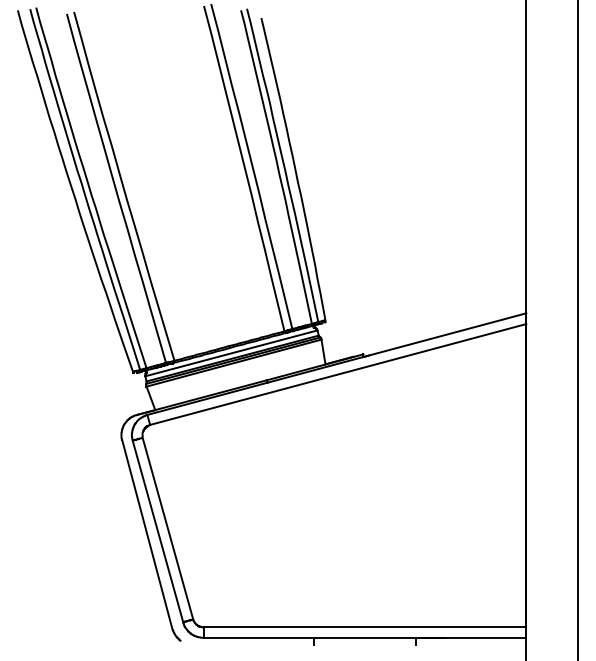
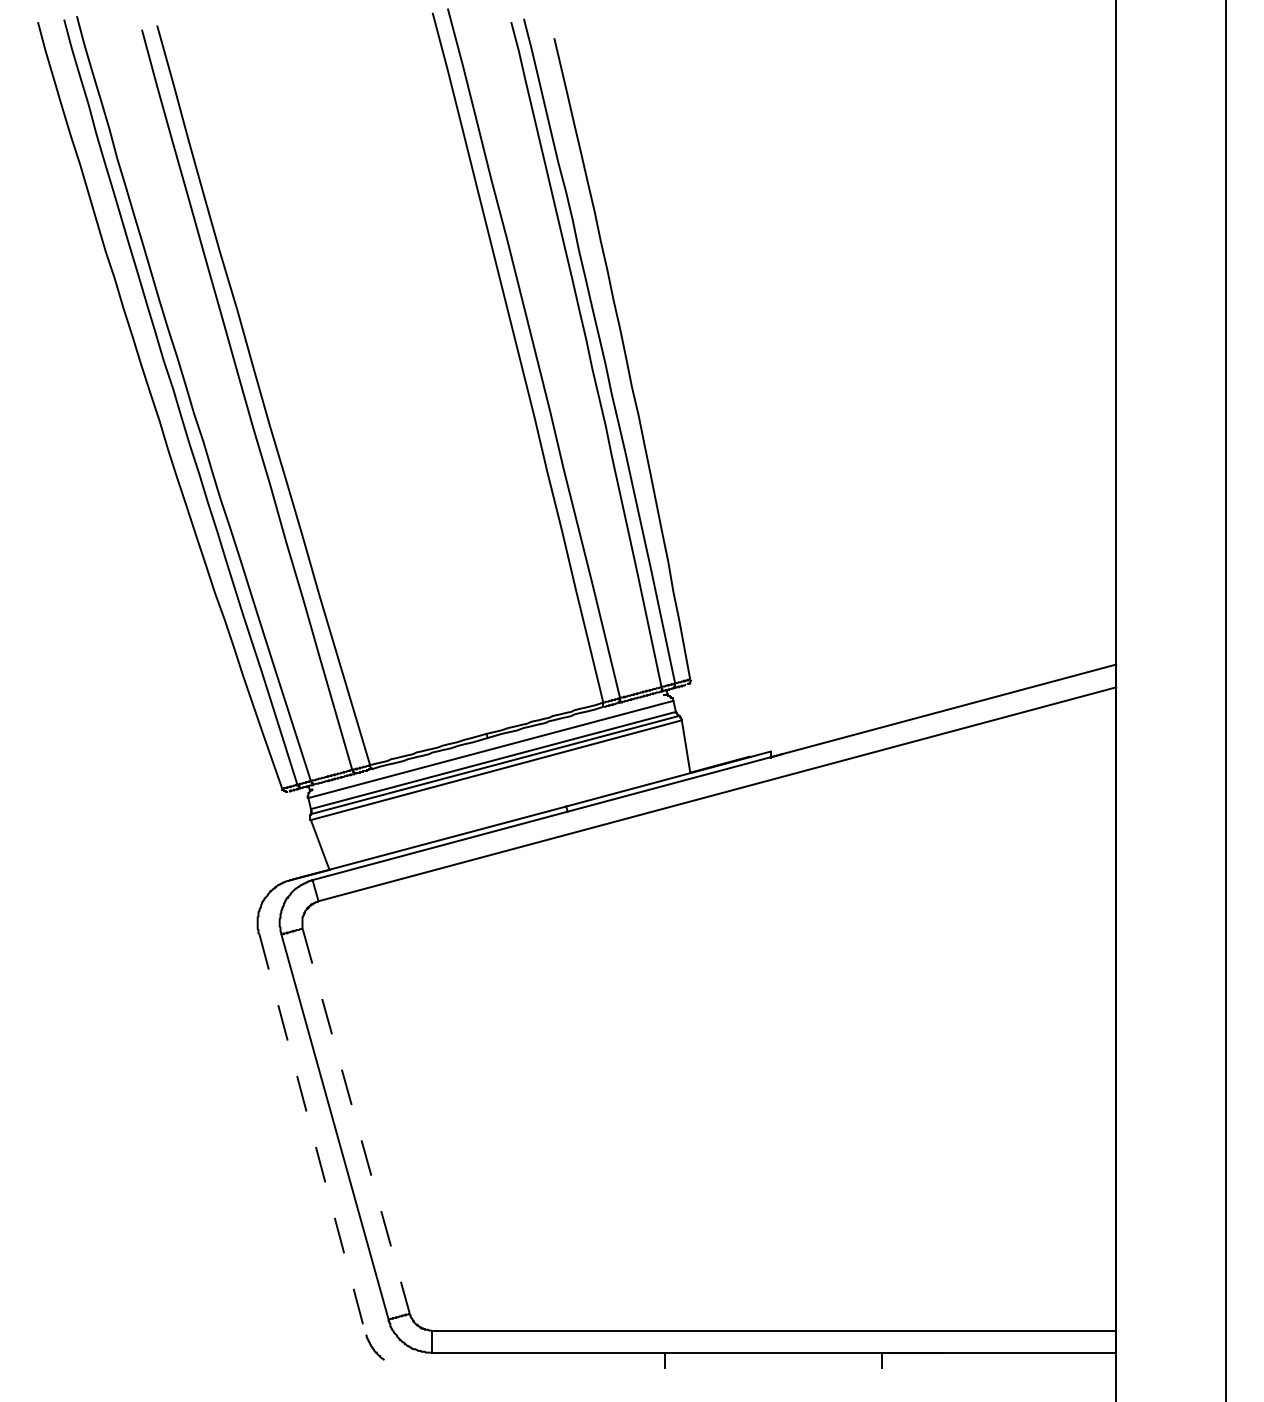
line: (168, 529) -> (357, 1122), solid -> dashed
line: (147, 534) -> (312, 1133), solid -> dashed

